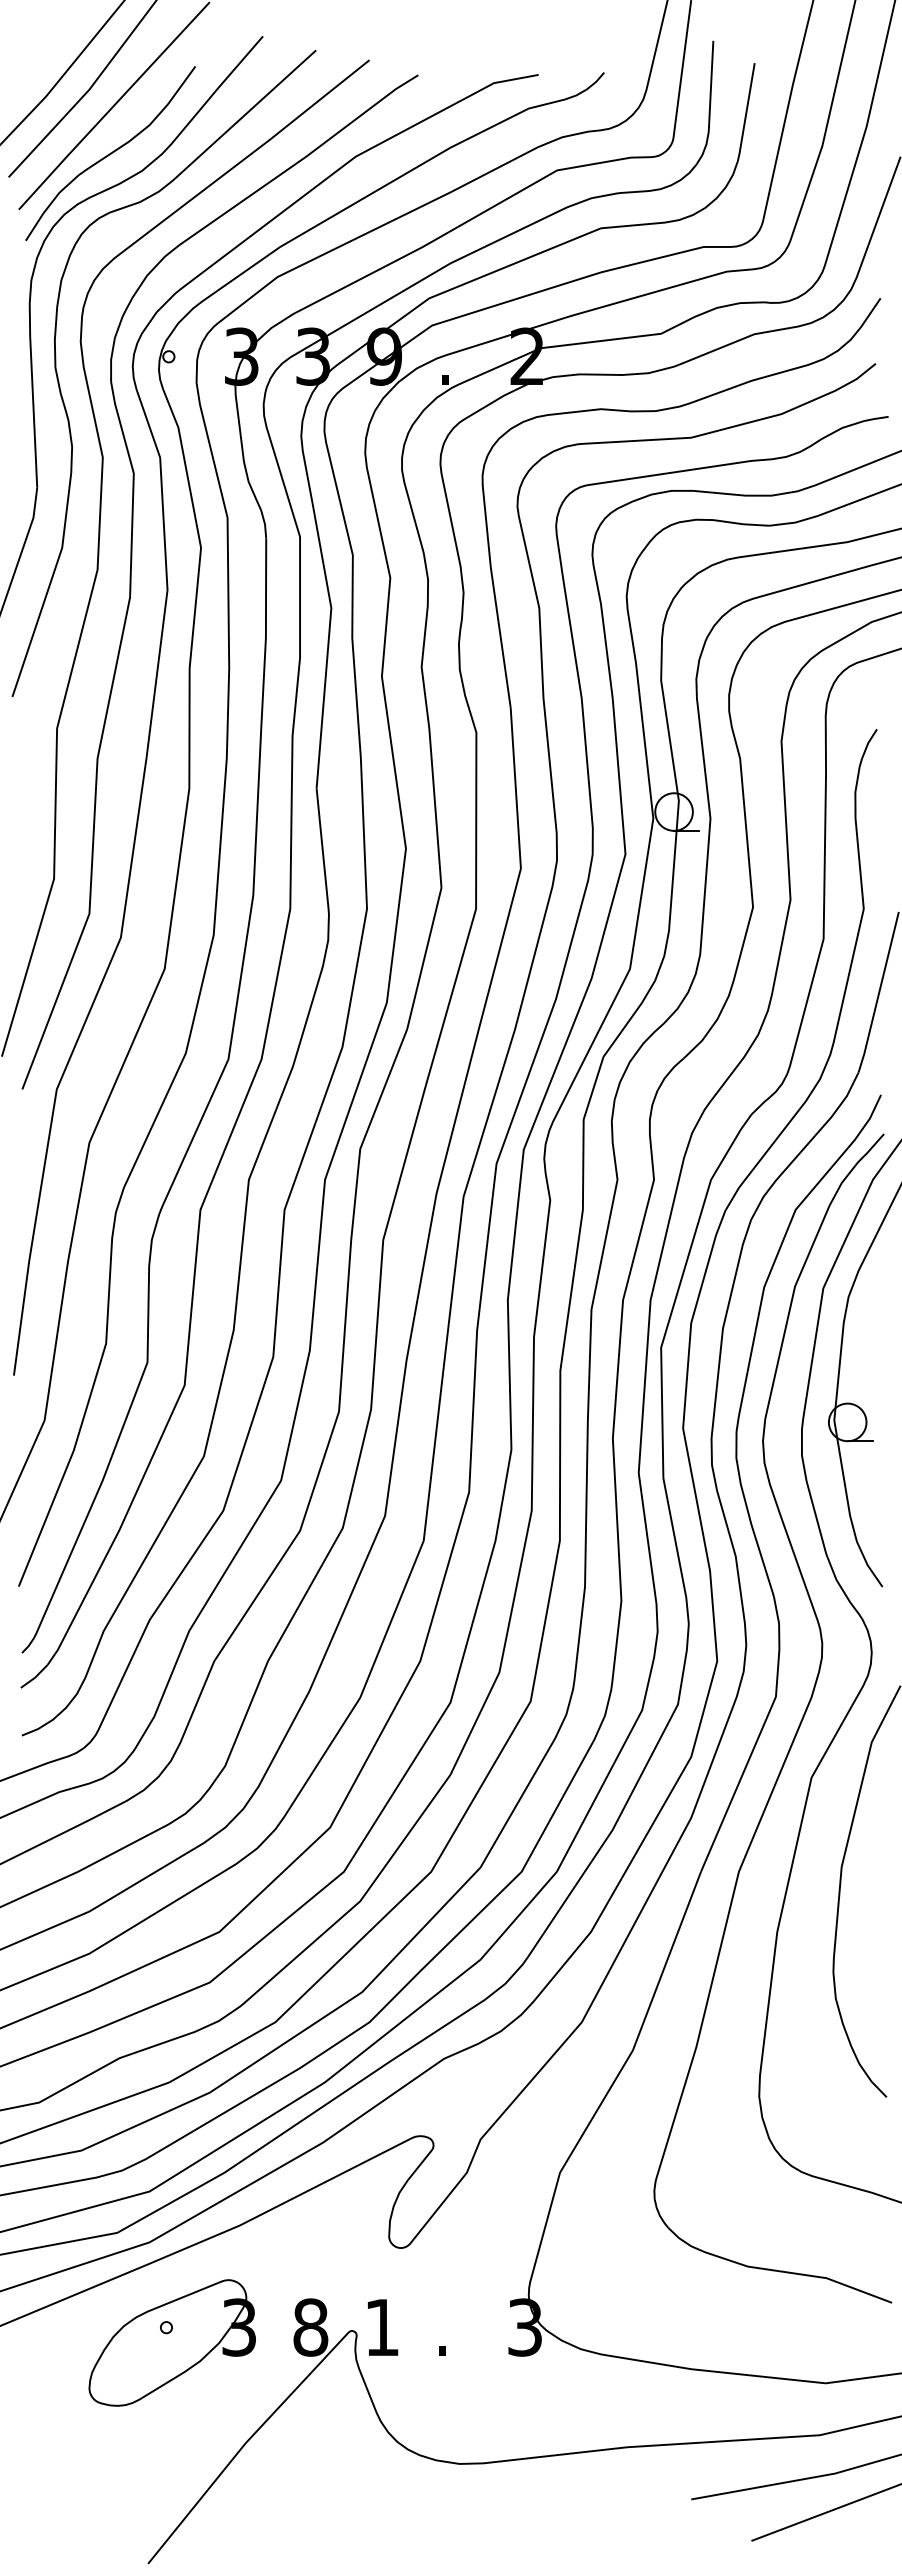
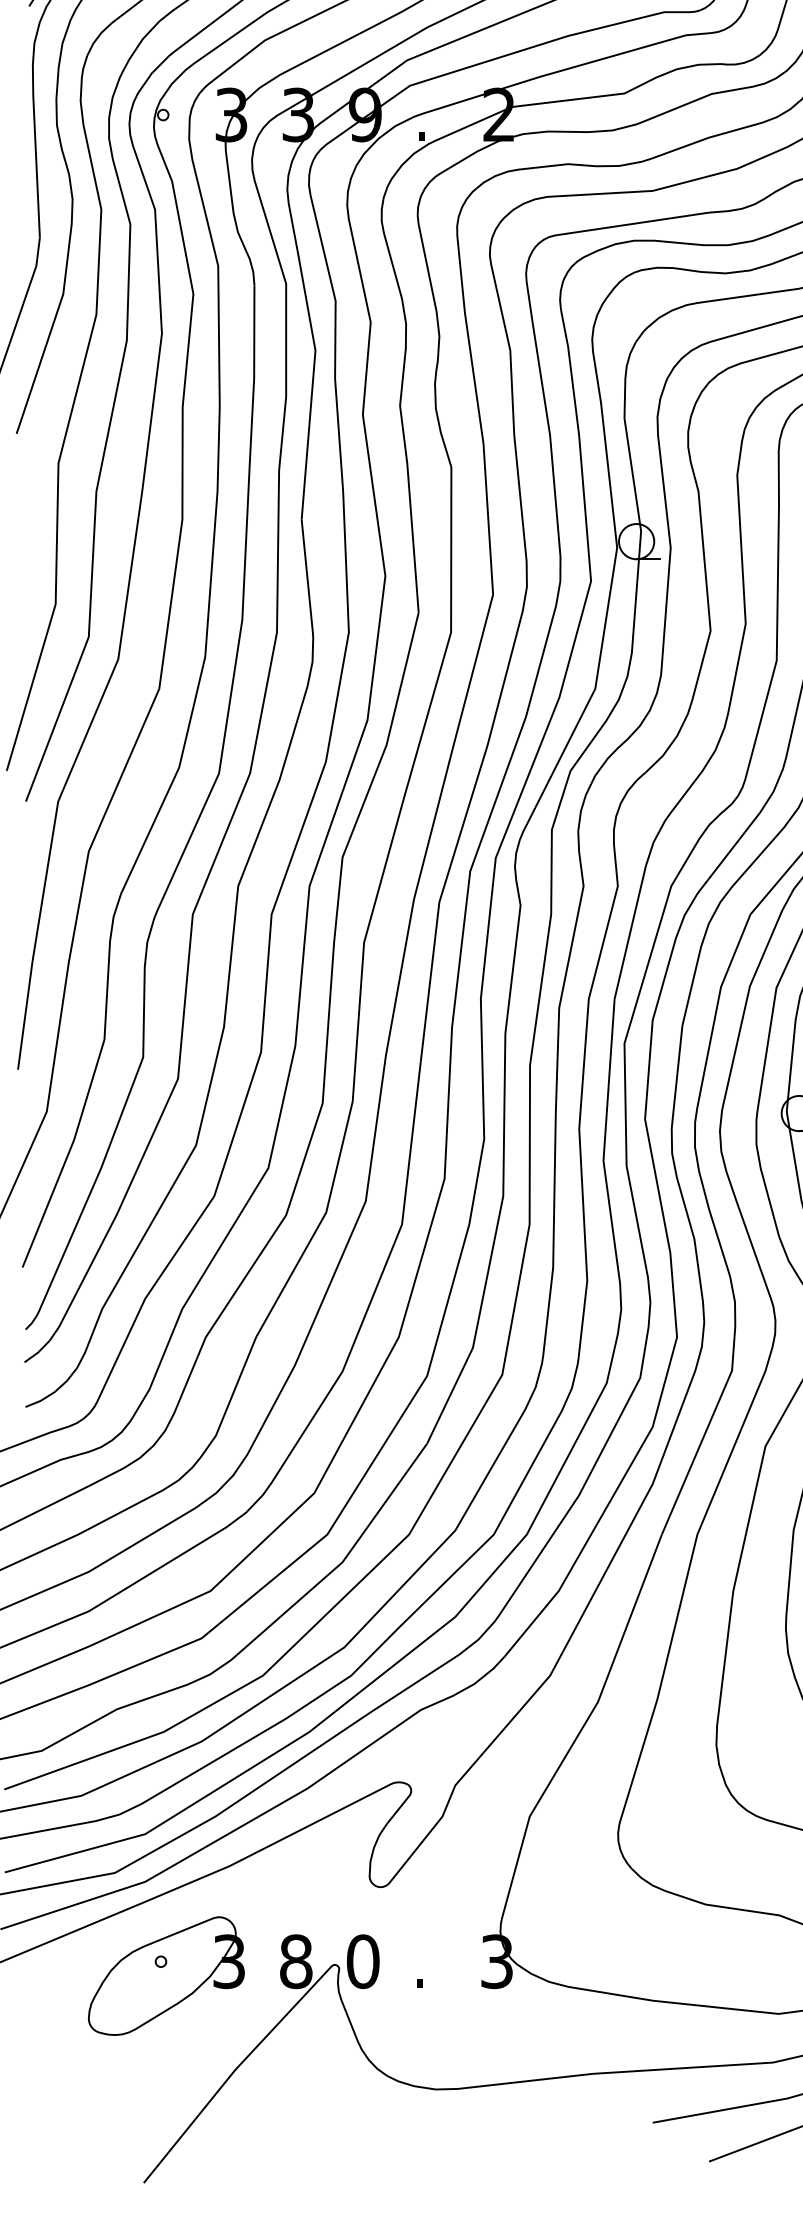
text: (381, 2327) -> (362, 1961), 1 -> 0

